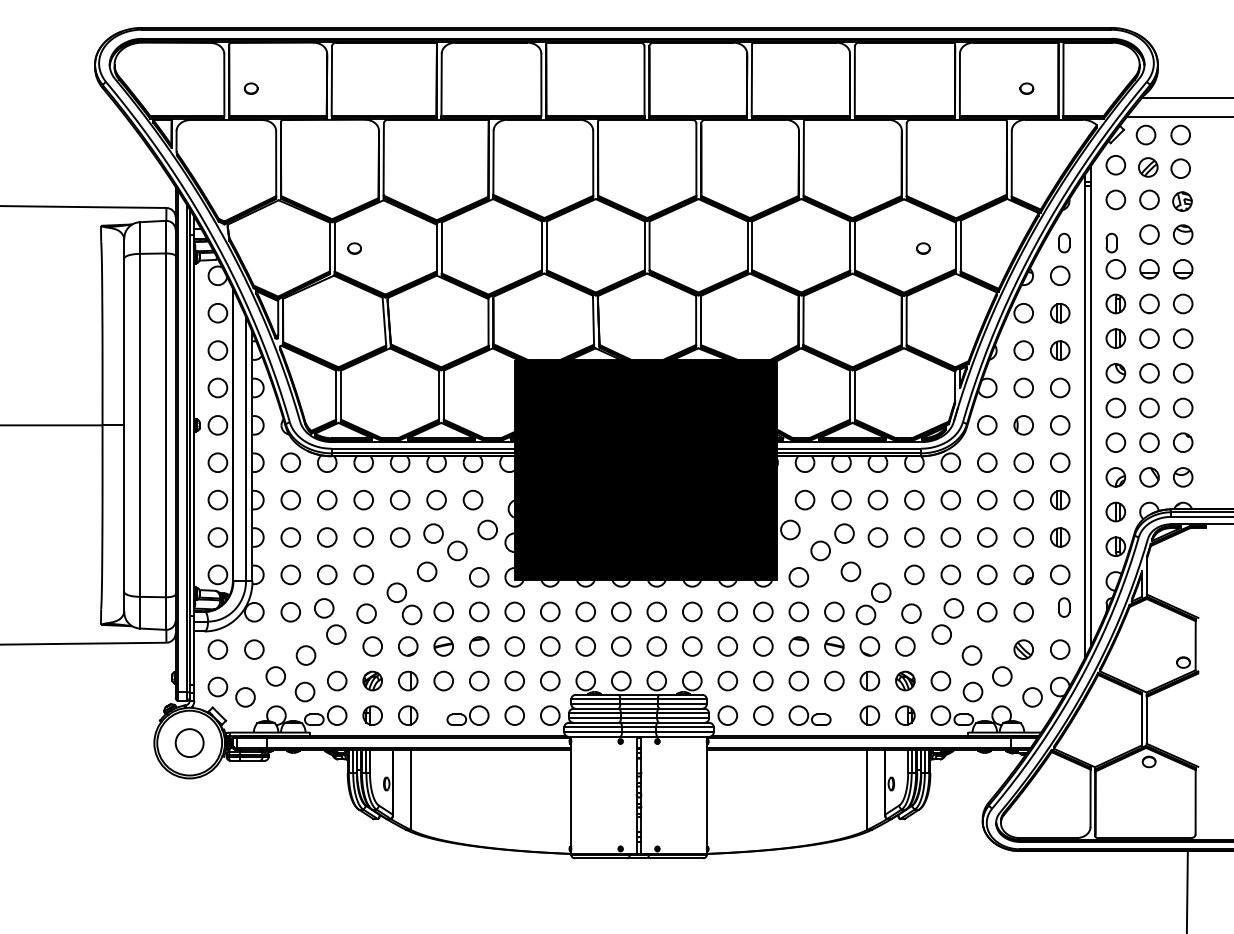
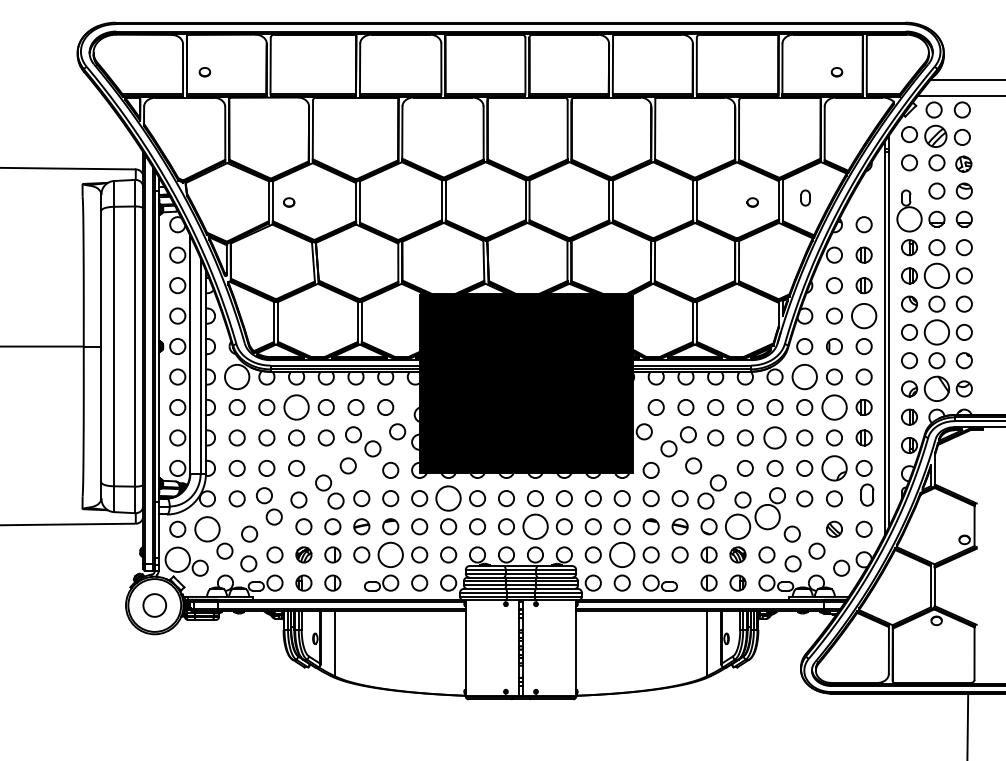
part: (1148, 167) -> (936, 136), size x1.4
part: (1064, 242) -> (805, 197), moved
circle: (1115, 268) -> (909, 218), size x1.6
circle: (1149, 338) -> (936, 275), size x1.6
circle: (1059, 387) -> (863, 315), size x1.6
circle: (1149, 407) -> (936, 332), size x1.6
circle: (290, 462) -> (236, 376), size x1.6
circle: (986, 462) -> (804, 376), size x1.6
part: (1149, 477) -> (936, 389), size x1.6
circle: (363, 499) -> (296, 406), size x1.6
circle: (1023, 499) -> (834, 406), size x1.6
circle: (950, 537) -> (774, 437), size x1.4
part: (1023, 574) -> (834, 468), size x1.6
part: (1064, 607) -> (867, 494), size x1.4
circle: (550, 611) -> (448, 498), size x1.6
circle: (941, 634) -> (767, 516), size x1.6
circle: (656, 646) -> (535, 526), size x1.6
circle: (905, 646) -> (738, 526), size x1.6
circle: (254, 649) -> (207, 529), size x1.6
circle: (478, 680) -> (390, 554), size x1.6
circle: (763, 680) -> (622, 554), size x1.6
circle: (217, 686) -> (177, 559), size x1.6

